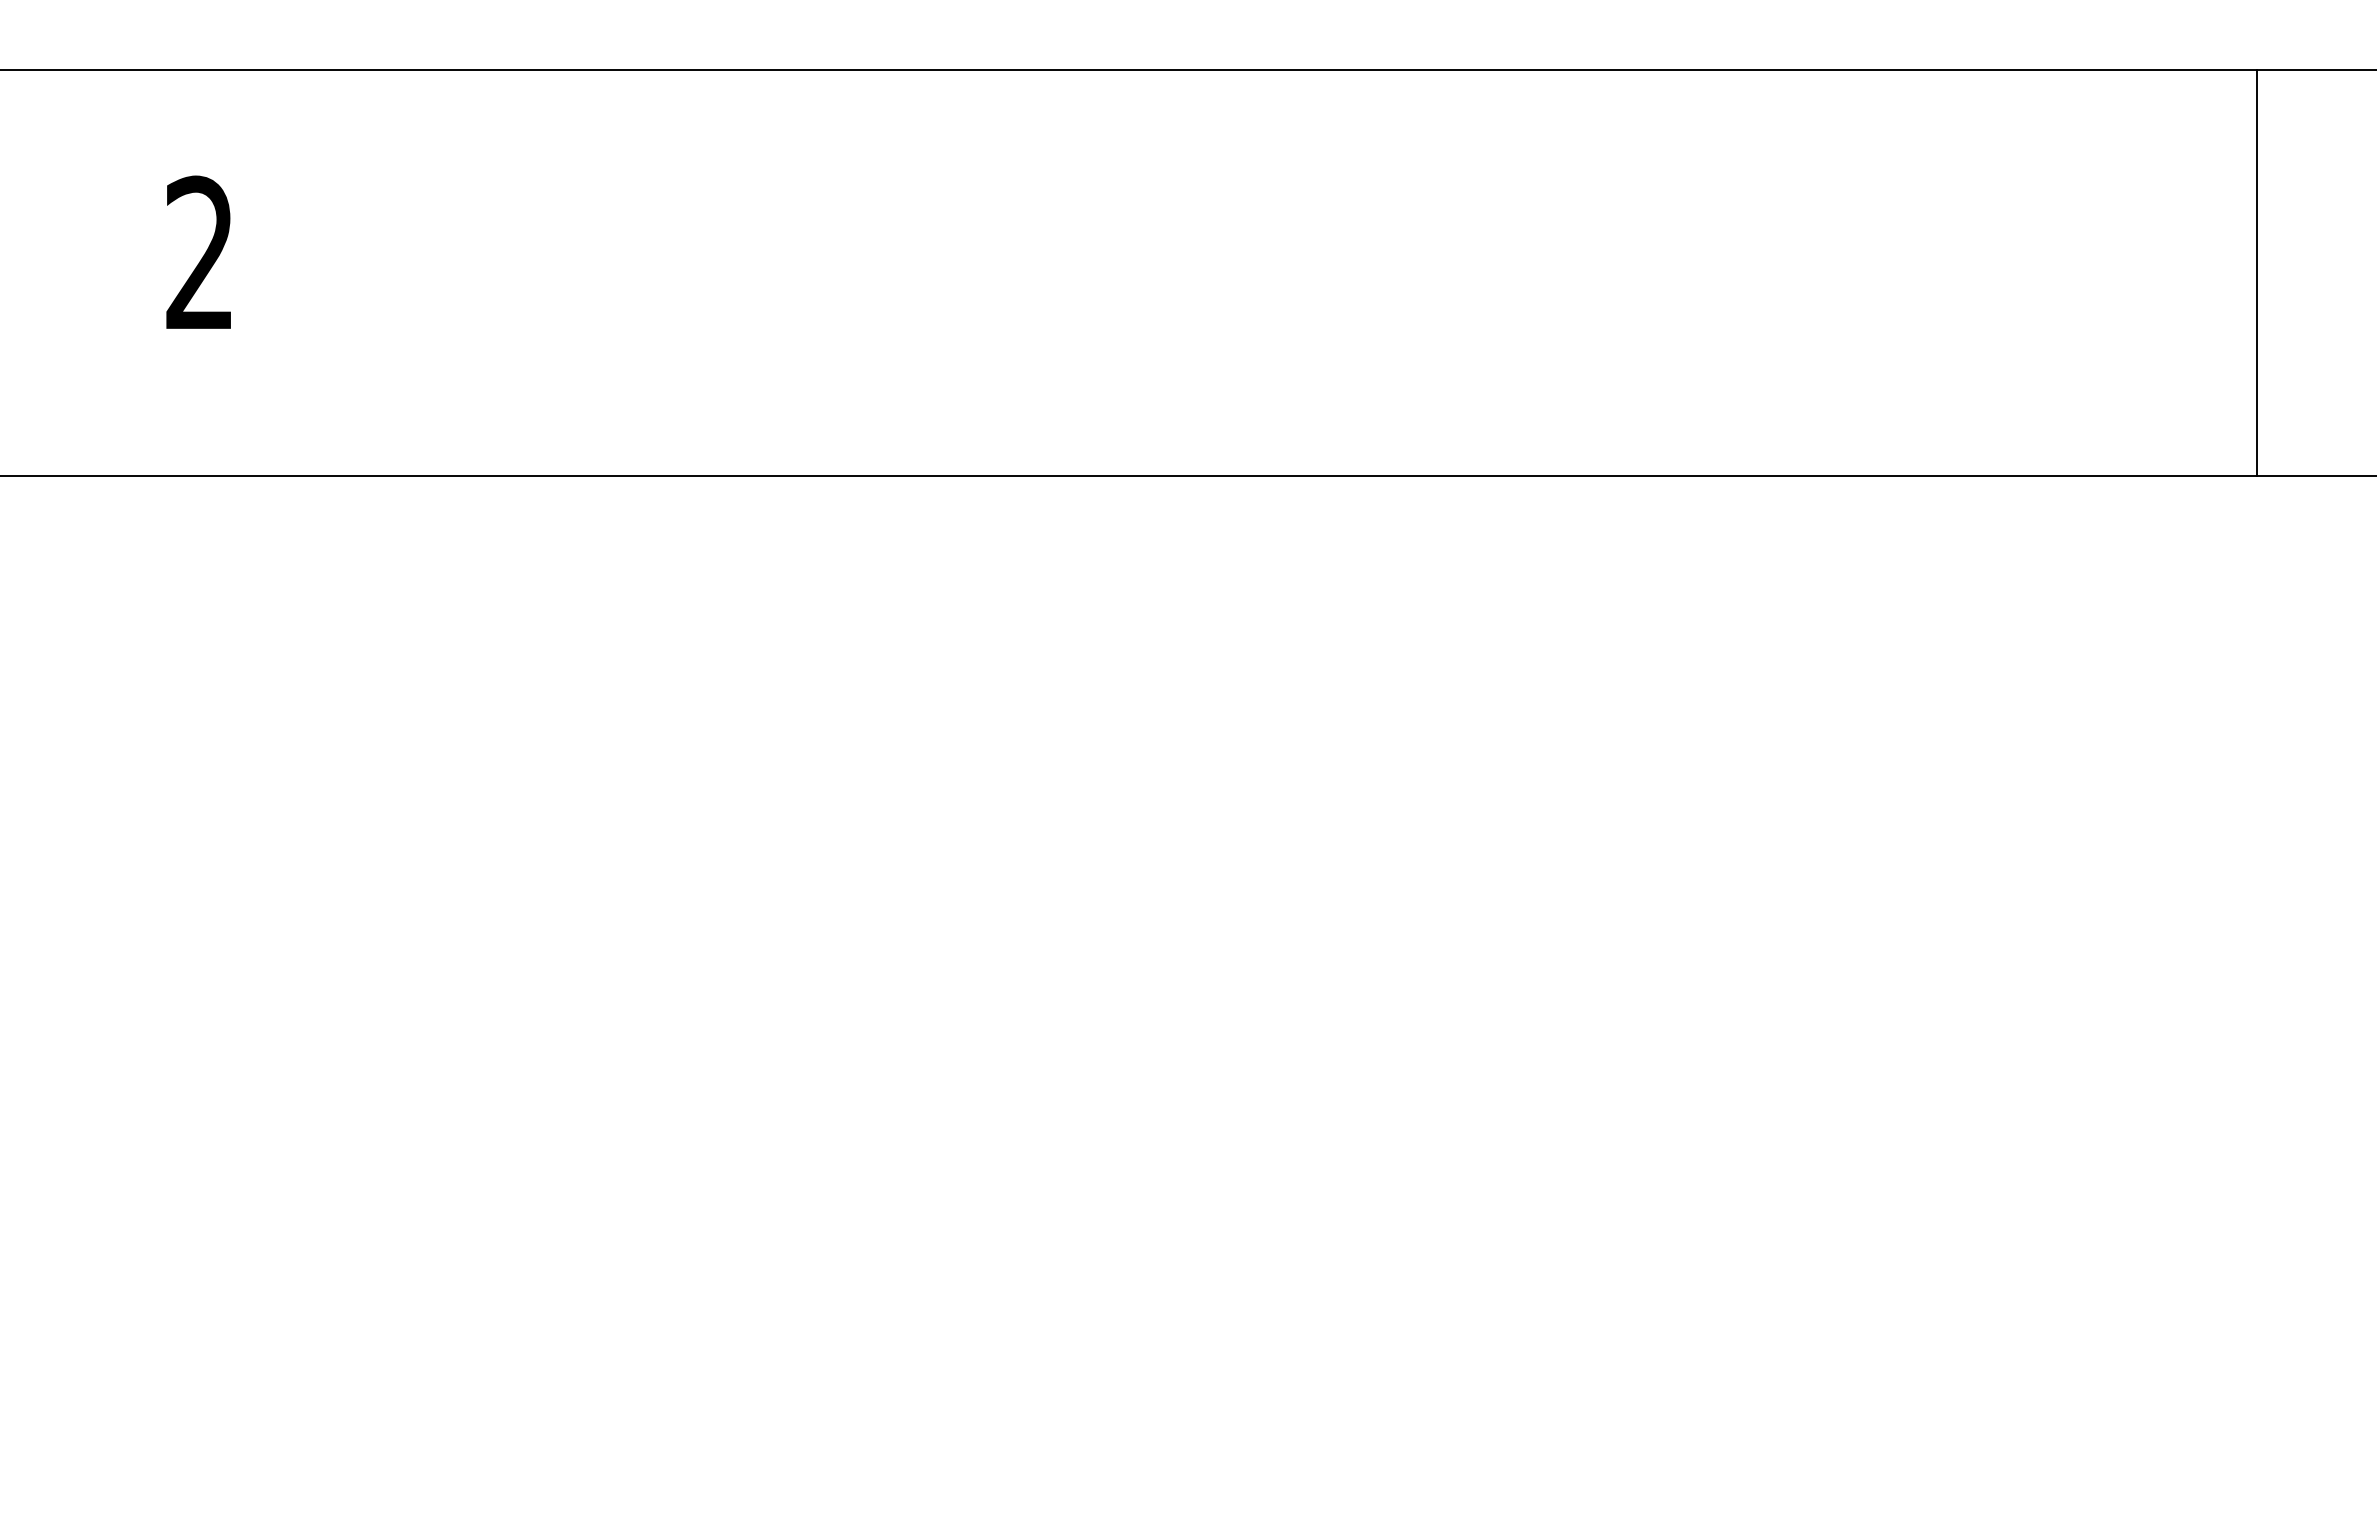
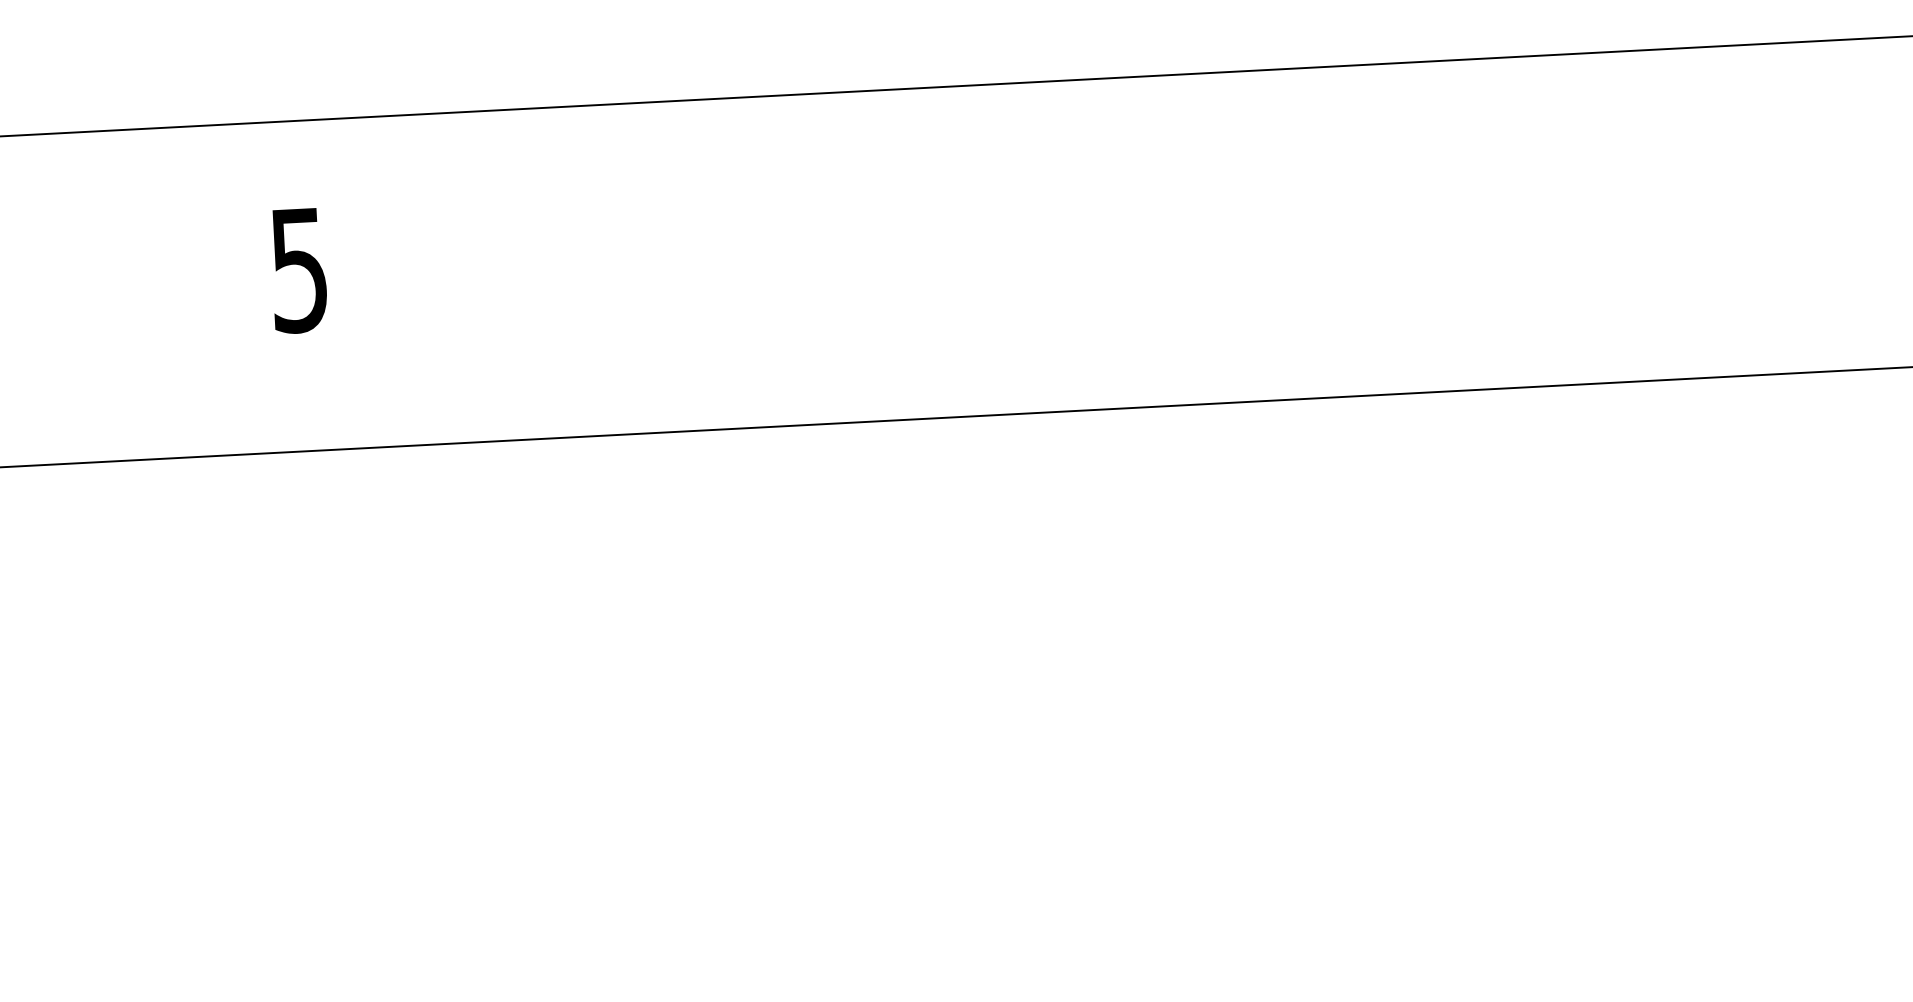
text: (199, 253) -> (298, 270), 2 -> 5

